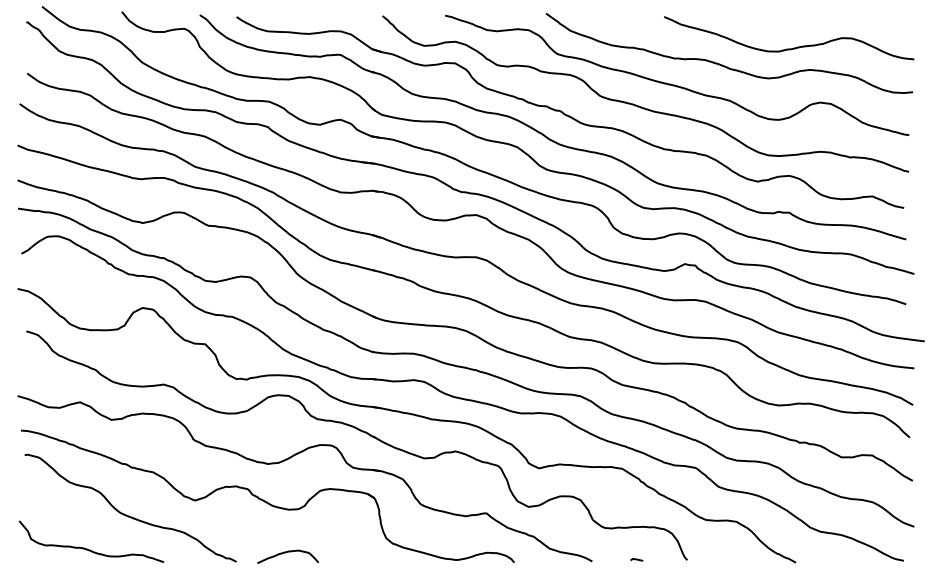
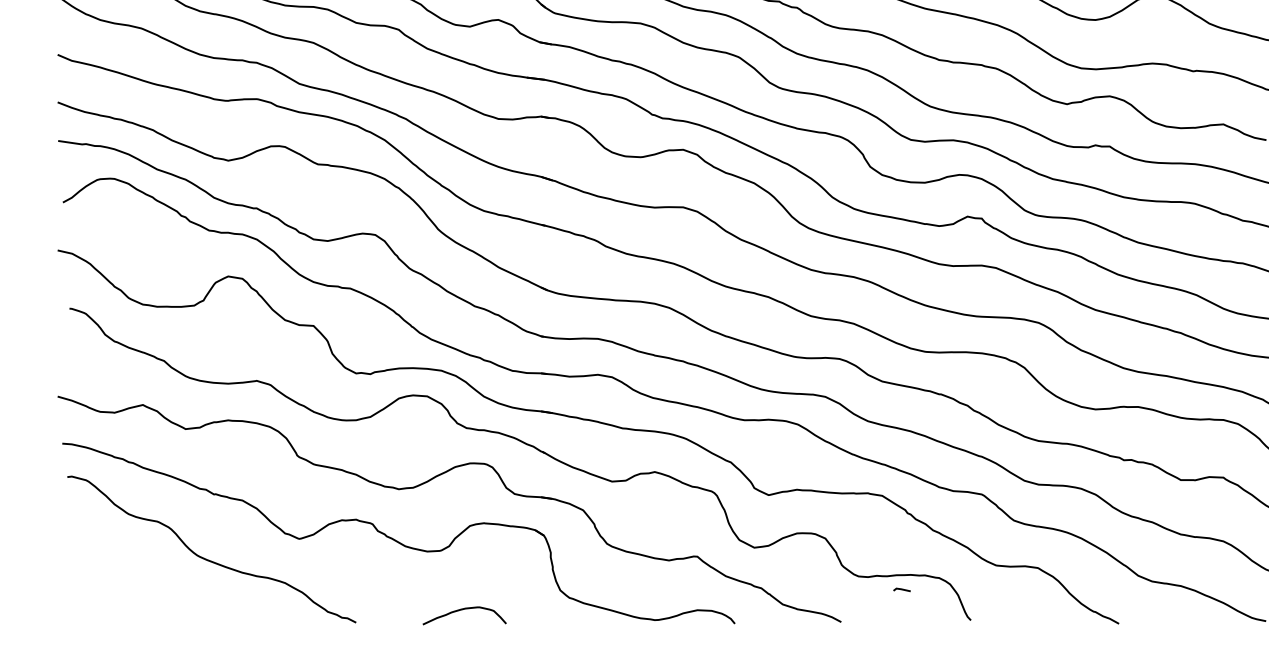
curve: (87, 548) -> (152, 604), removed
curve: (285, 553) -> (461, 611), moved
line: (636, 559) -> (901, 589), moved

